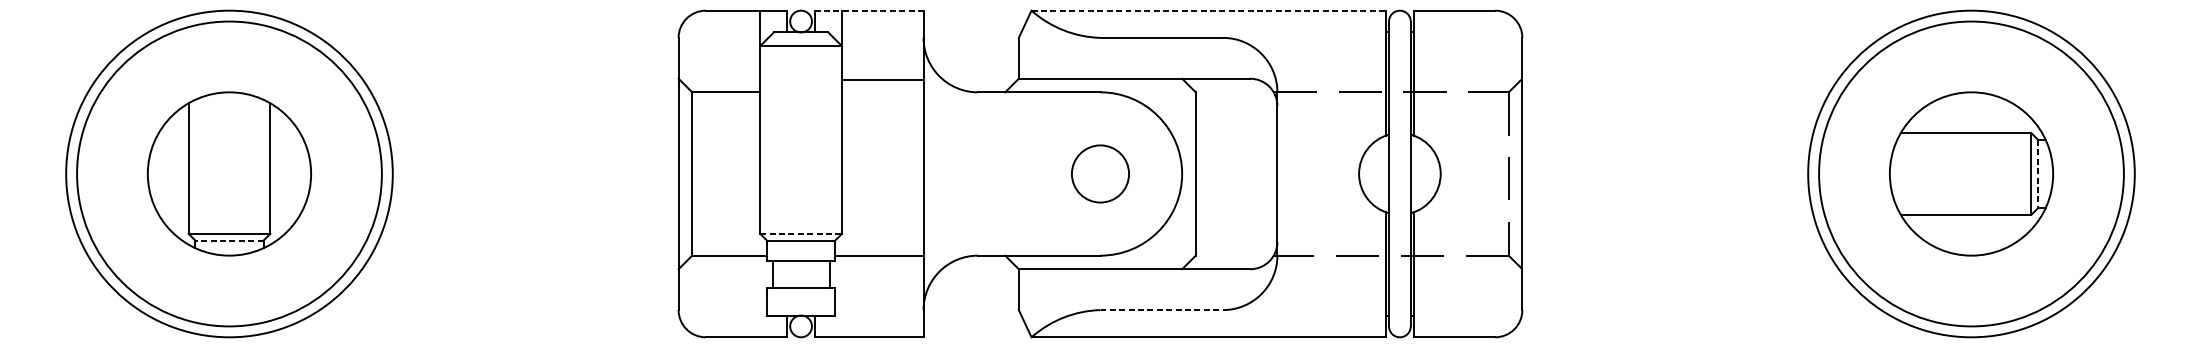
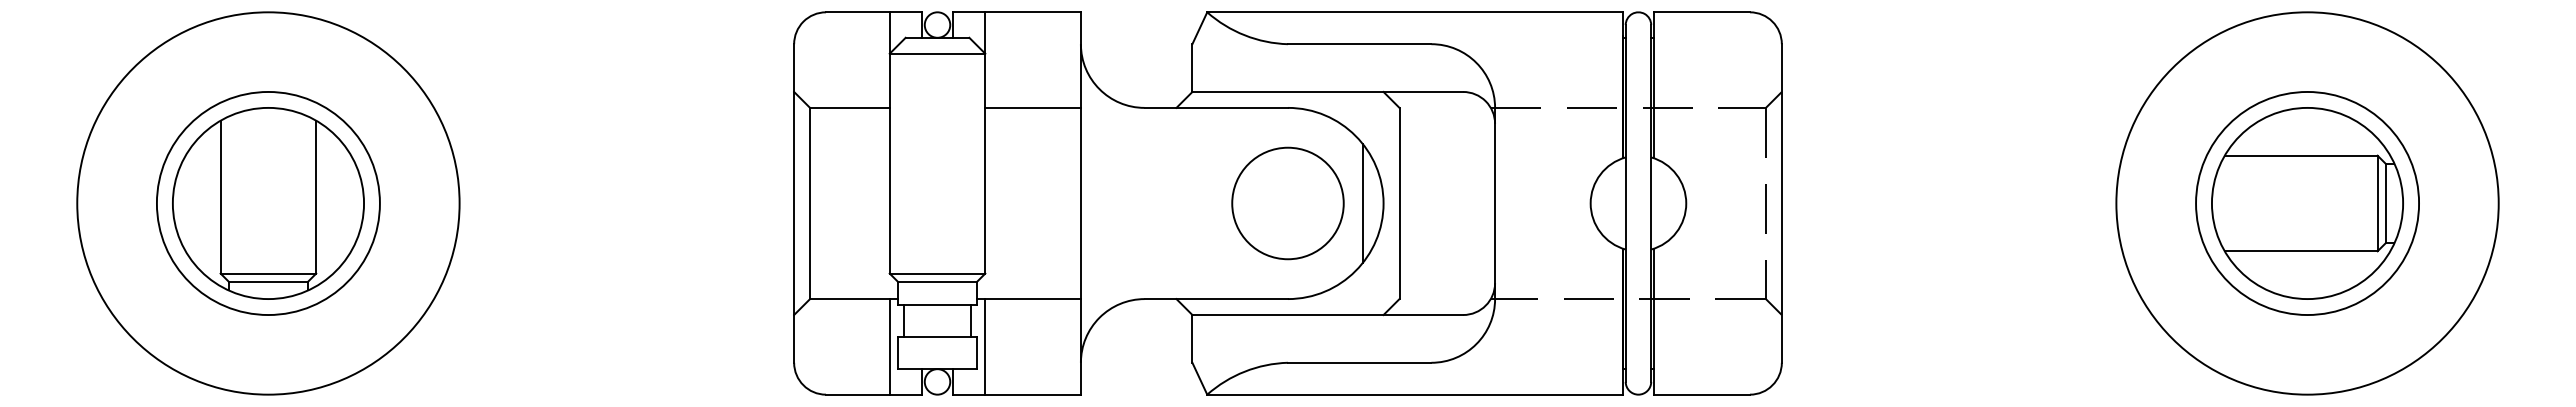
line: (869, 10) -> (1017, 12), dashed -> solid
line: (1208, 10) -> (1414, 12), dashed -> solid
line: (882, 80) -> (1032, 107), moved
circle: (228, 174) -> (267, 203), size x0.62
circle: (1100, 174) -> (1287, 203), size x1.67
line: (1164, 174) -> (1363, 203), added
circle: (1971, 174) -> (2307, 203), size x0.62
line: (2038, 174) -> (2385, 203), dashed -> solid
line: (801, 233) -> (937, 273), dashed -> solid
line: (229, 240) -> (268, 281), dashed -> solid
line: (760, 296) -> (889, 346), added
line: (842, 296) -> (985, 346), added
line: (1161, 309) -> (1359, 362), dashed -> solid

